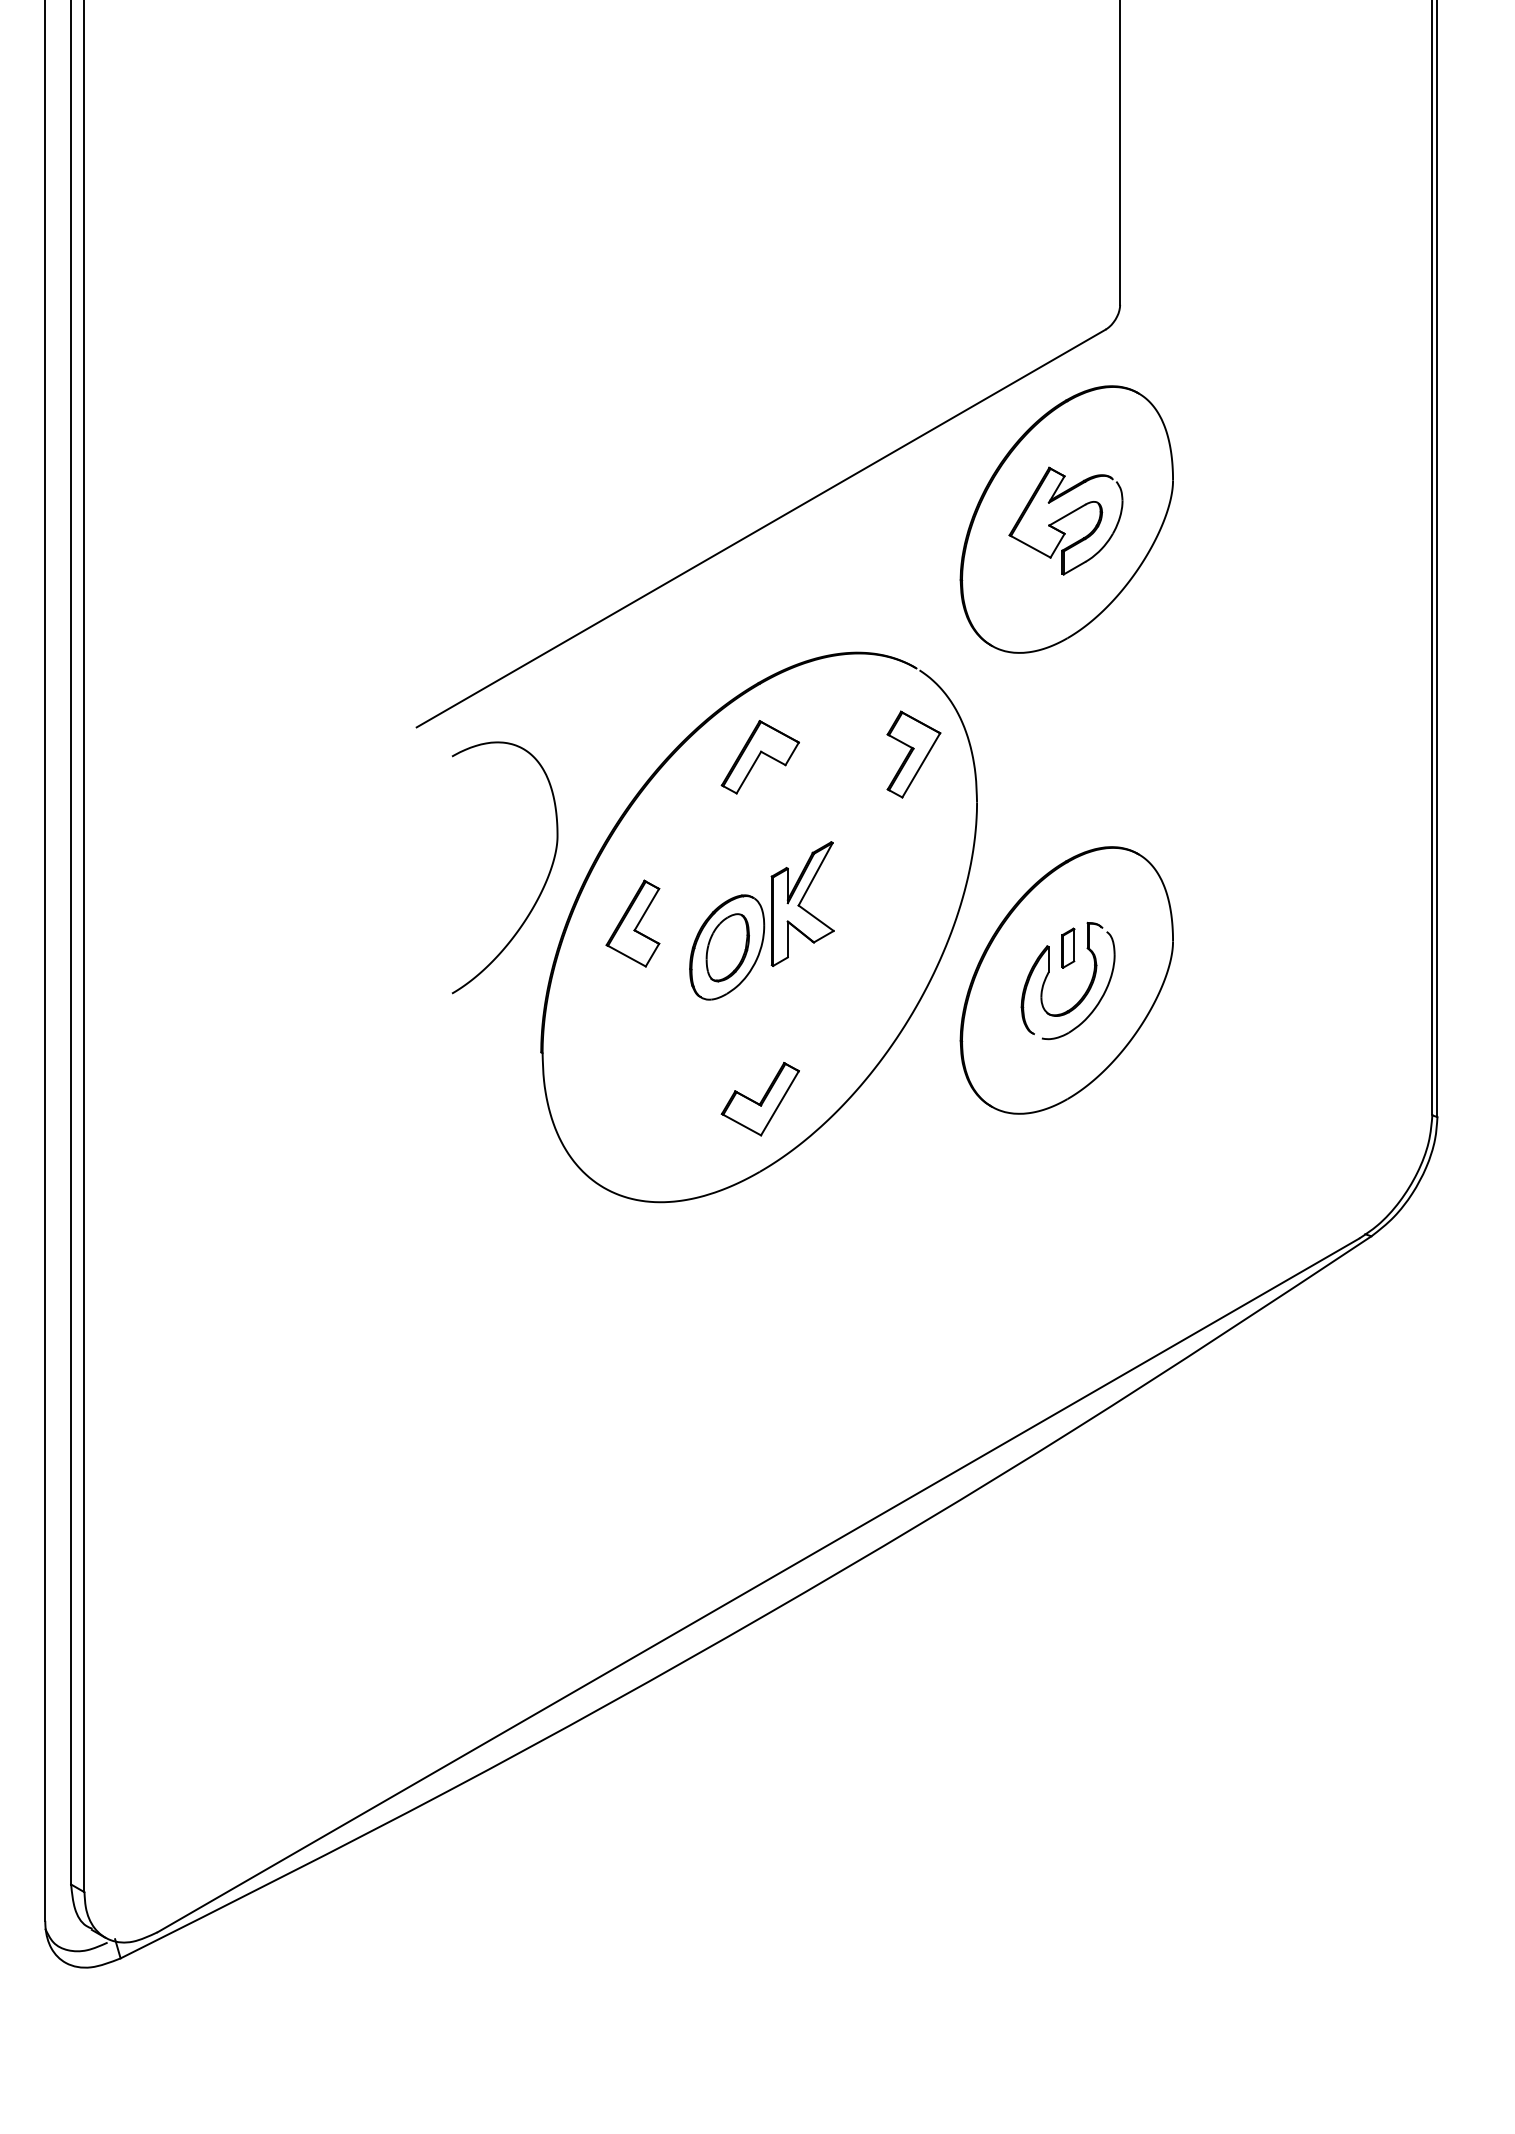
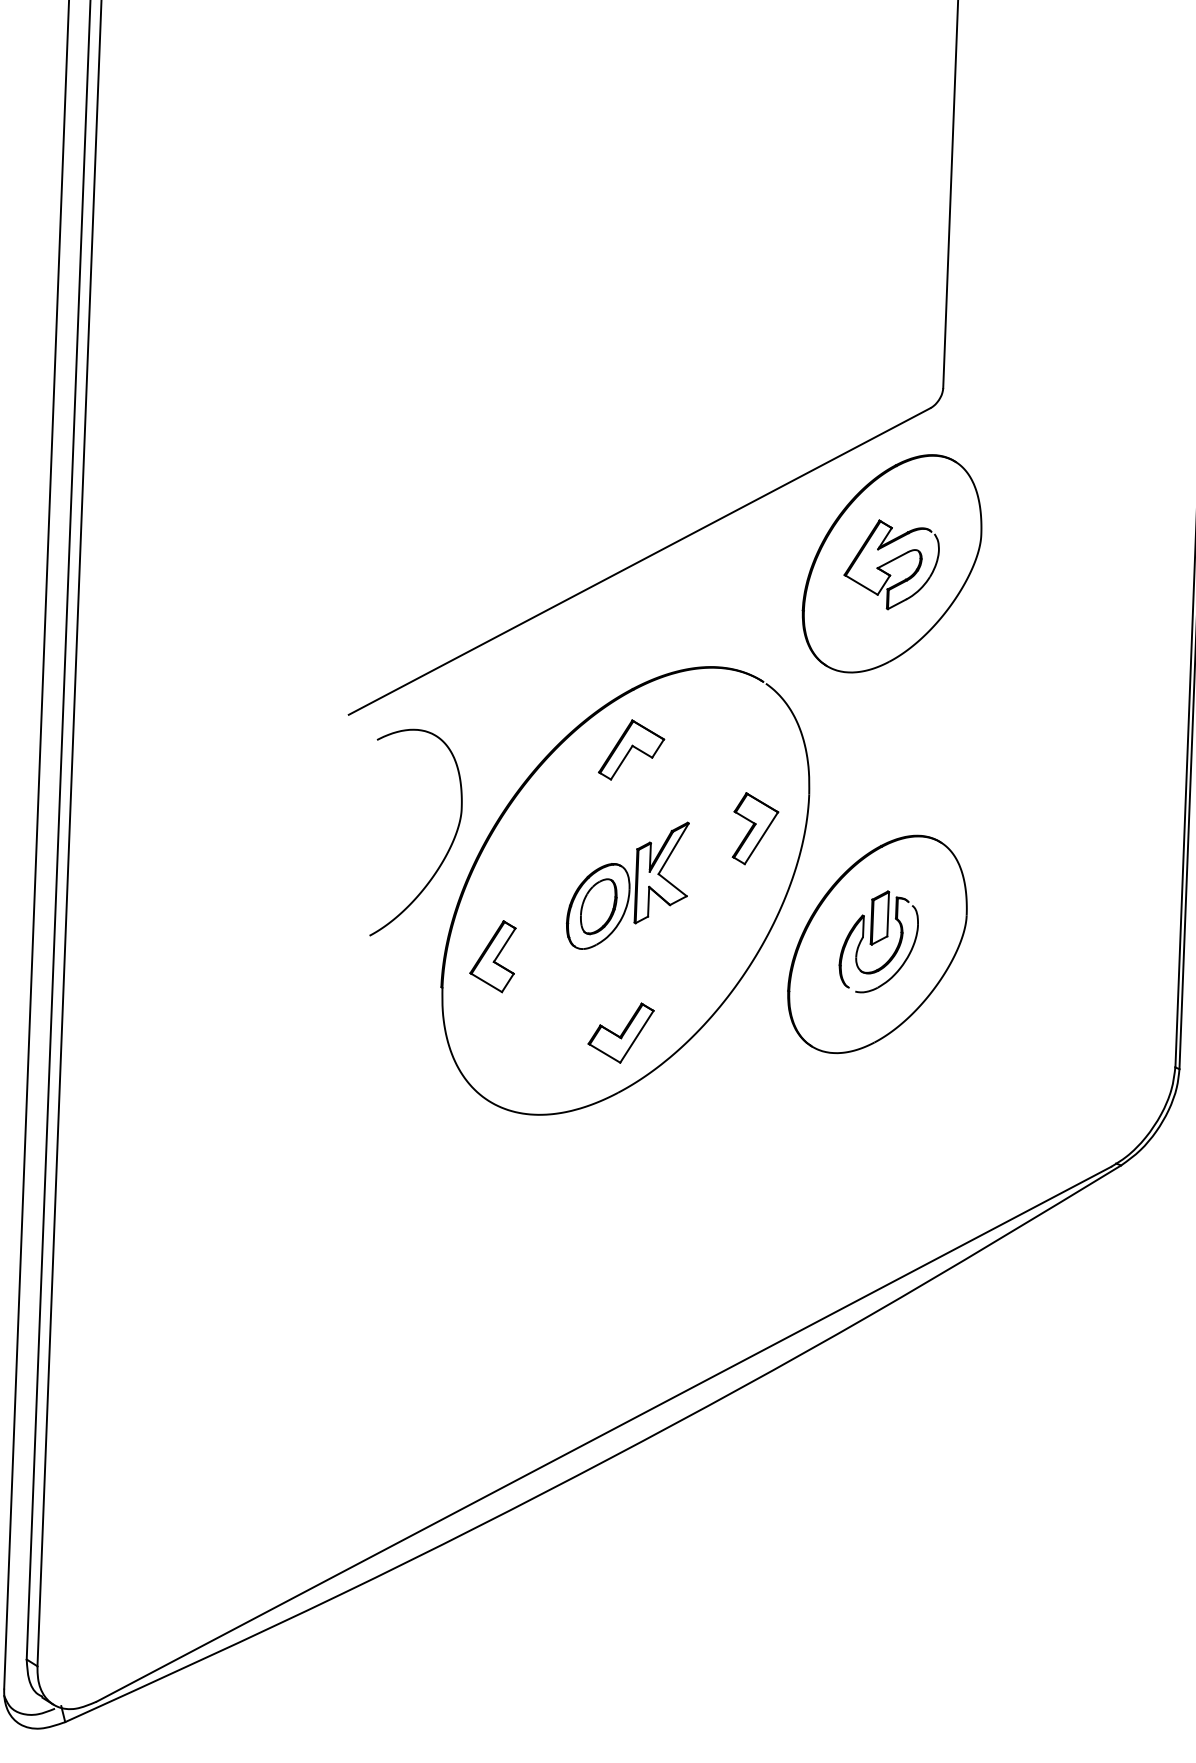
part: (913, 754) -> (755, 828), moved
part: (632, 923) -> (492, 956), moved
part: (1068, 947) -> (880, 917), size x1.67

